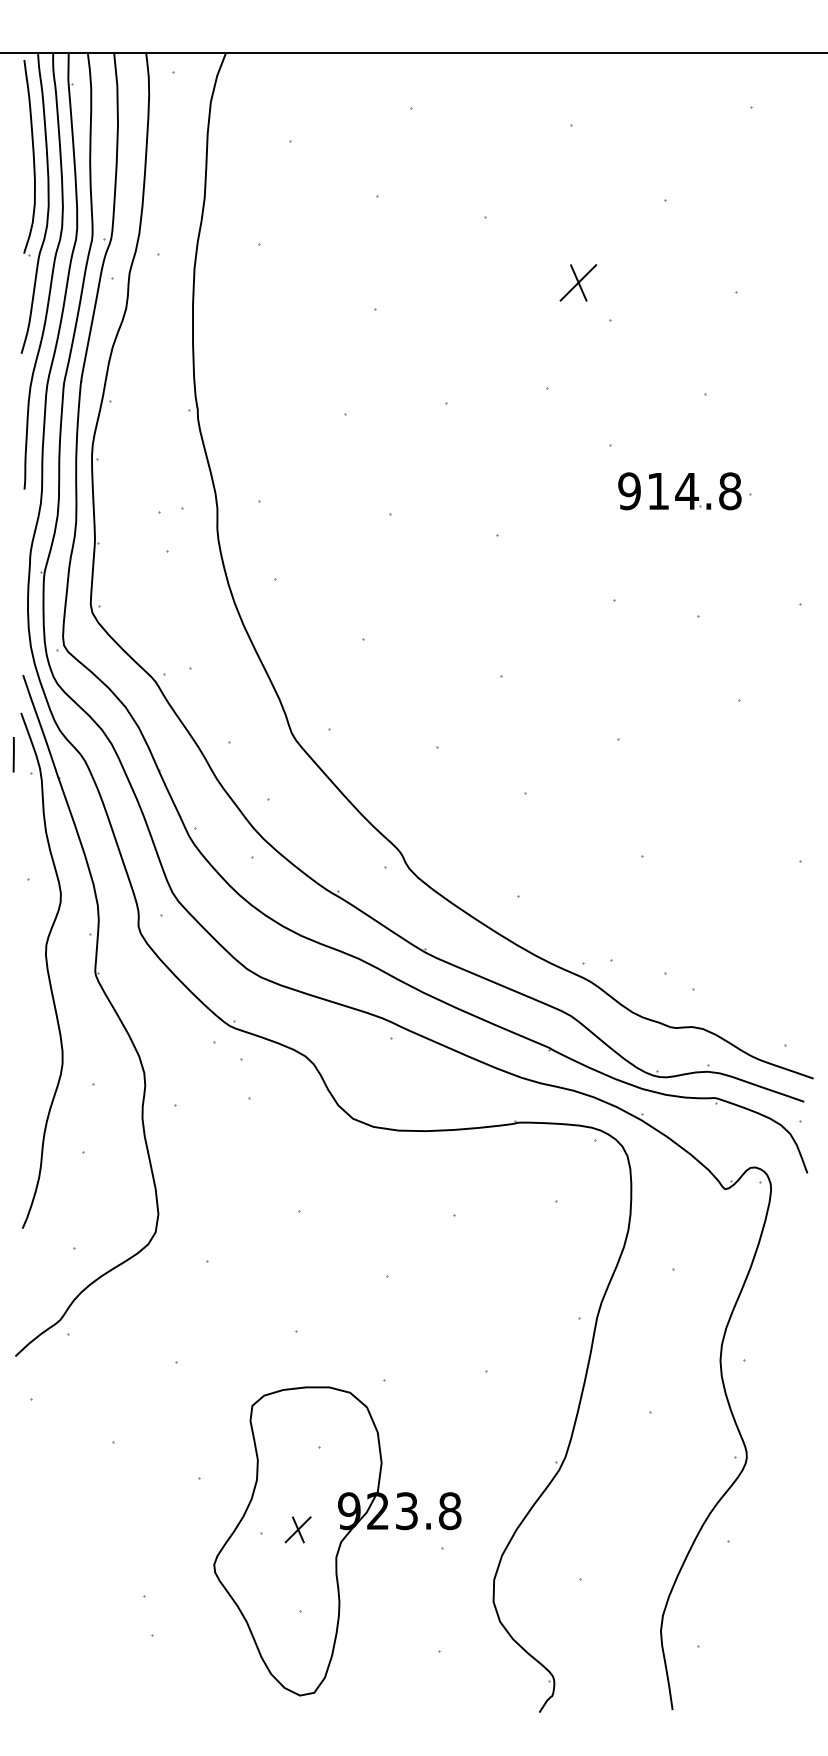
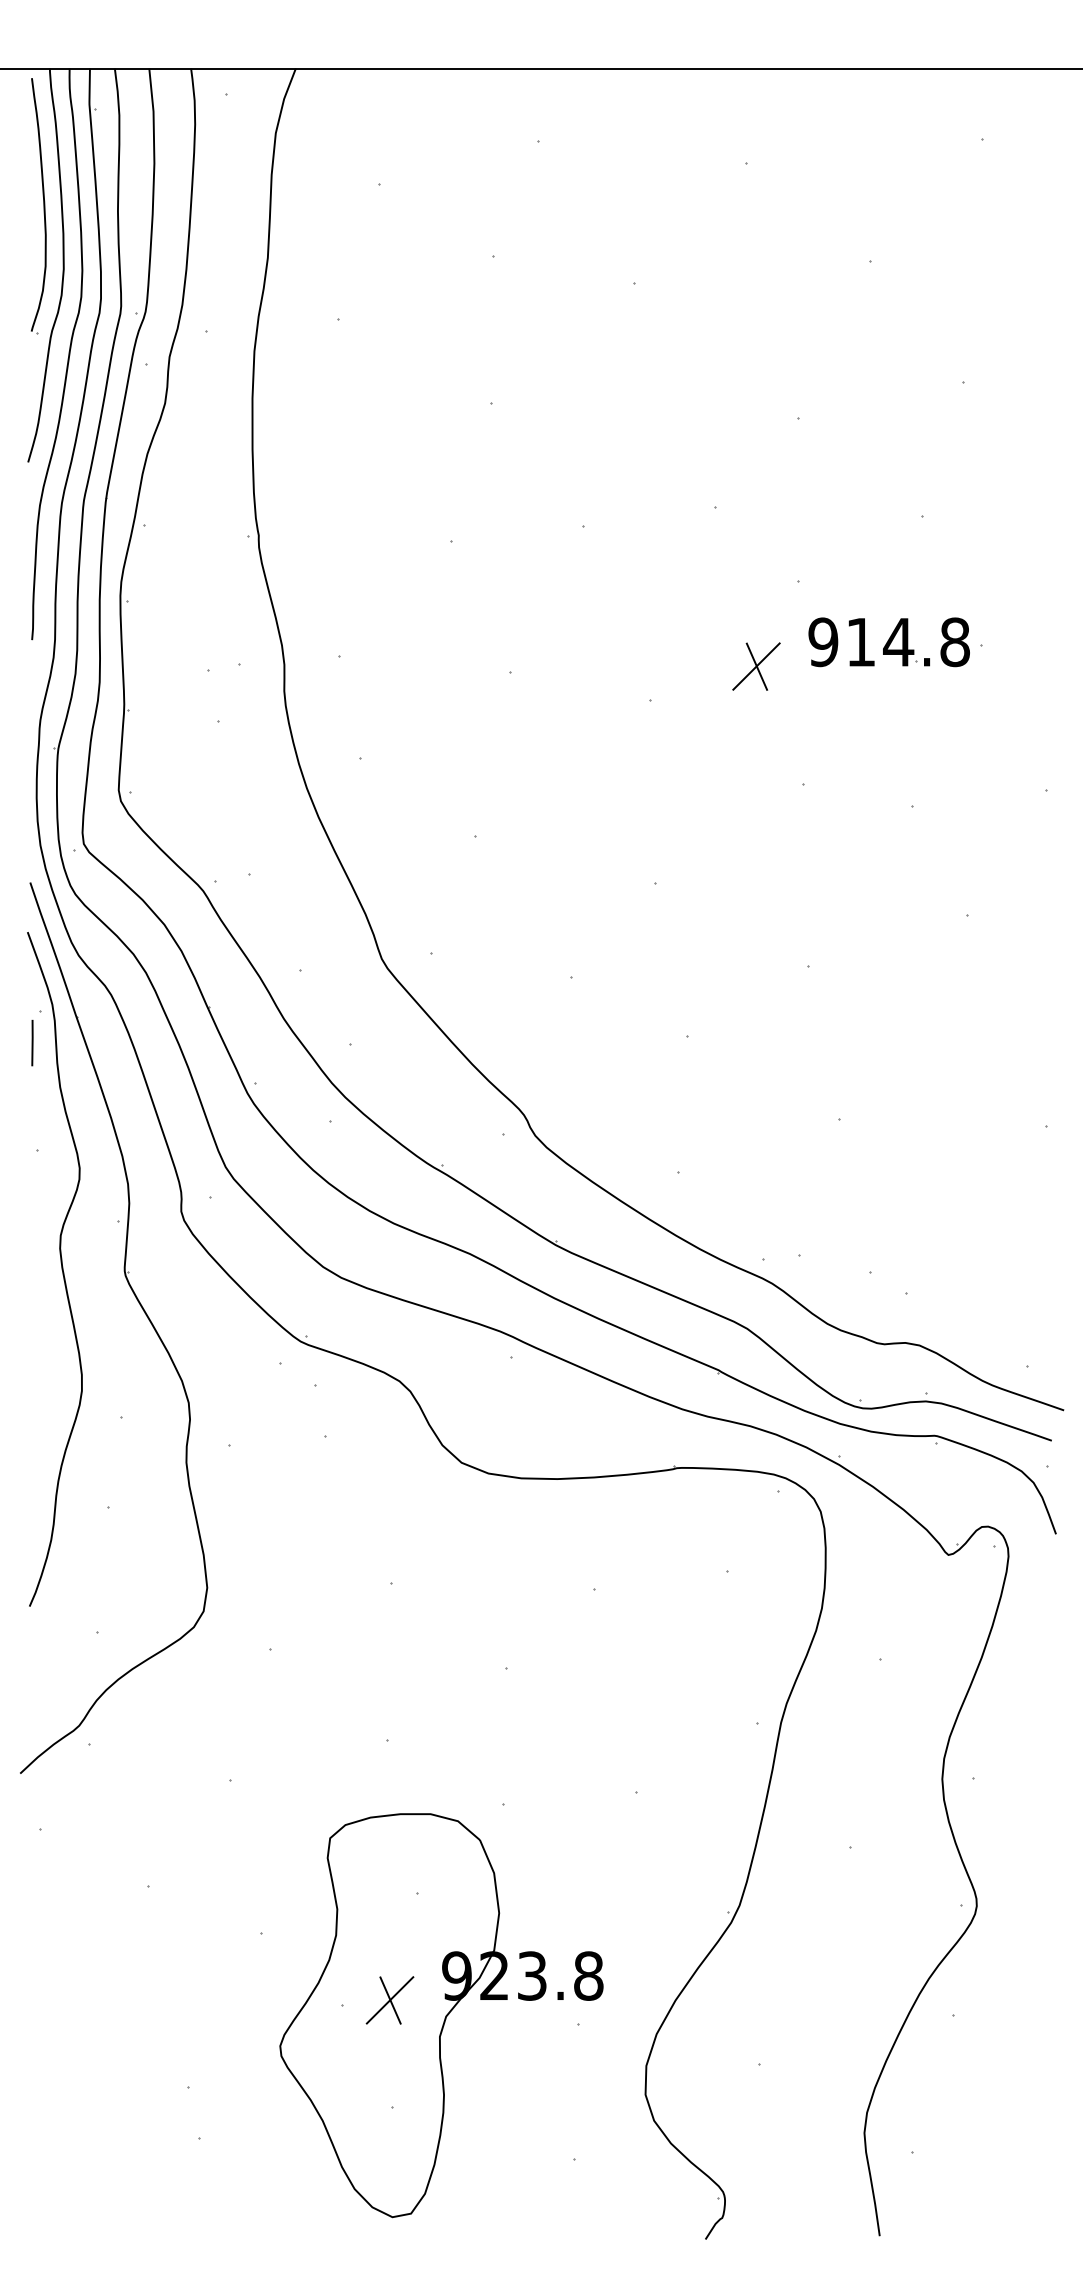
part: (578, 282) -> (756, 666), moved
line: (13, 754) -> (32, 1042), moved
part: (297, 1529) -> (389, 2000), size x1.43

